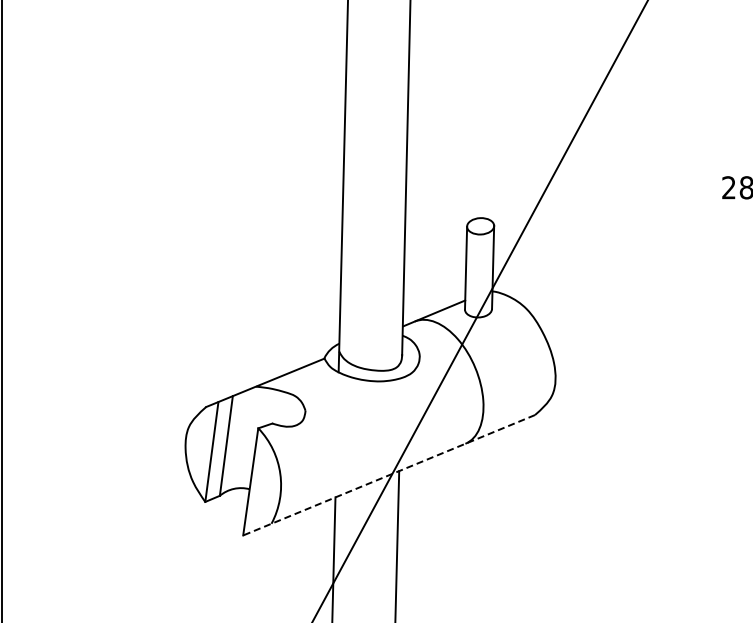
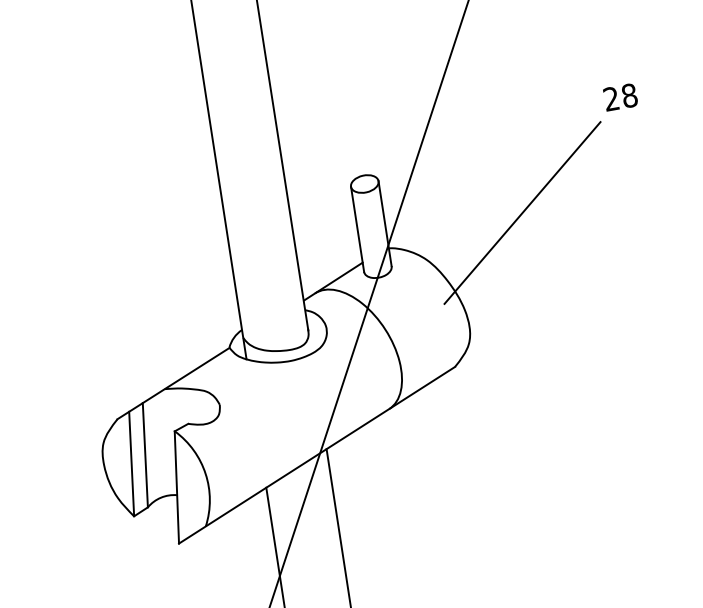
line: (624, 280) -> (521, 212), added
line: (389, 475) -> (317, 455), dashed -> solid

